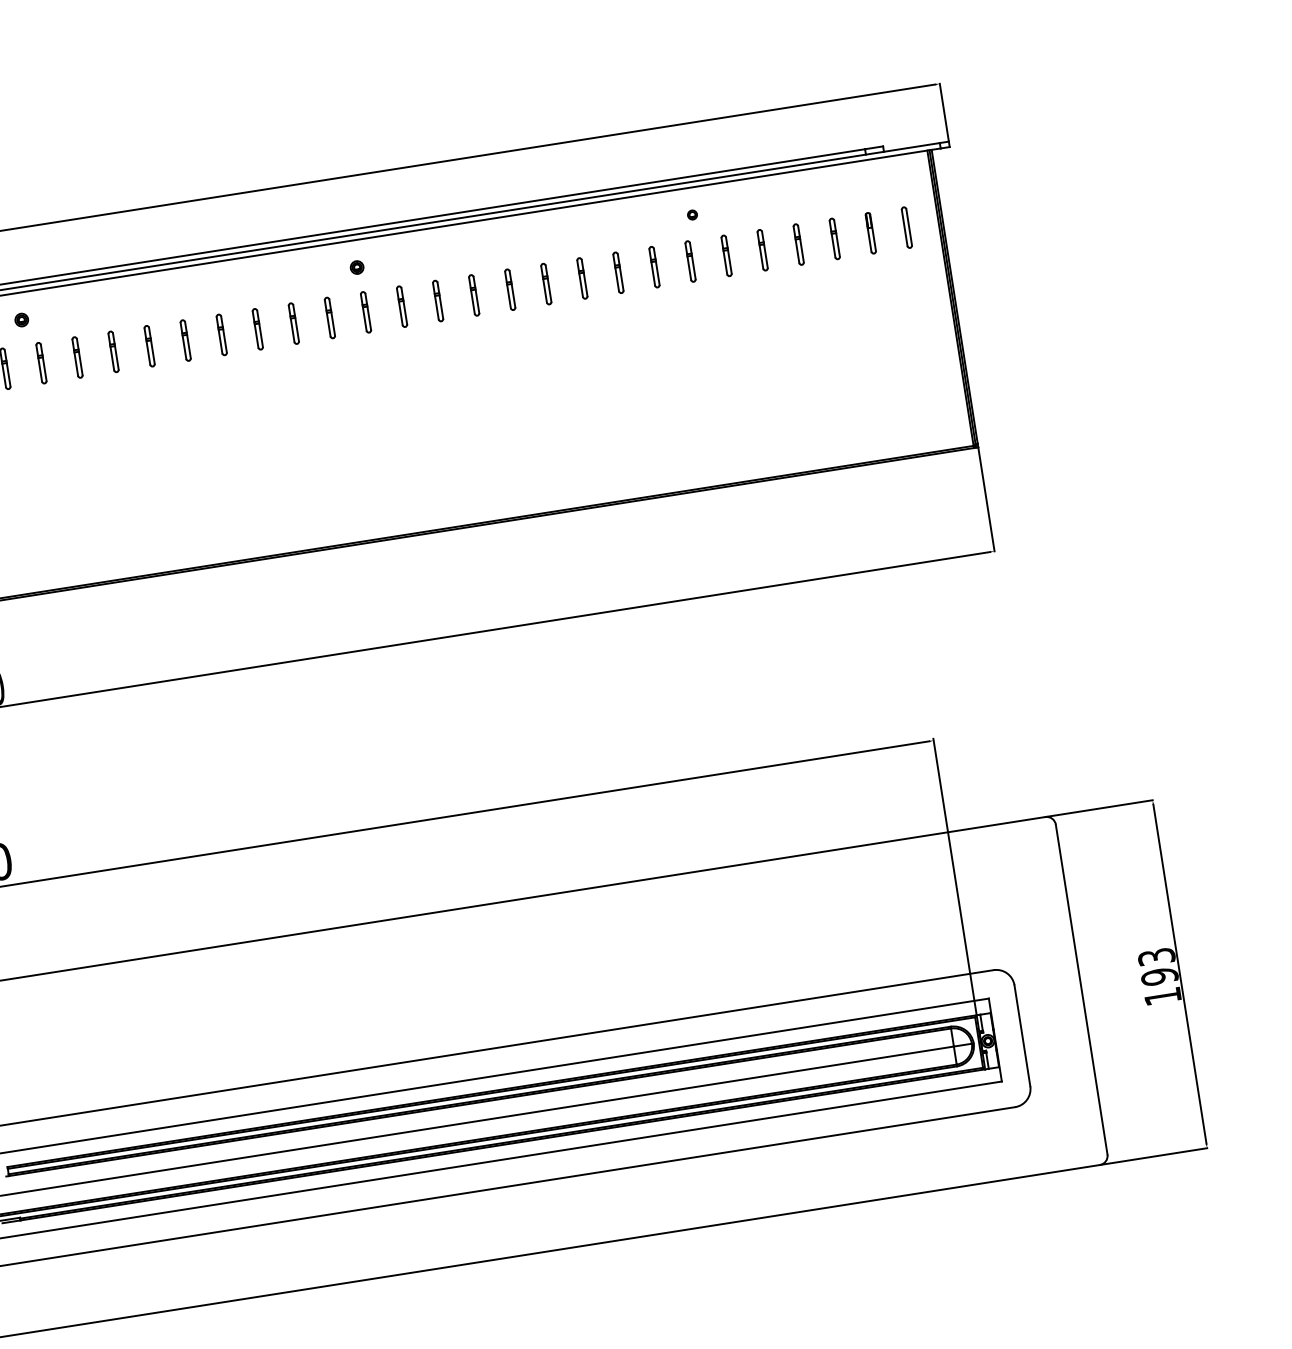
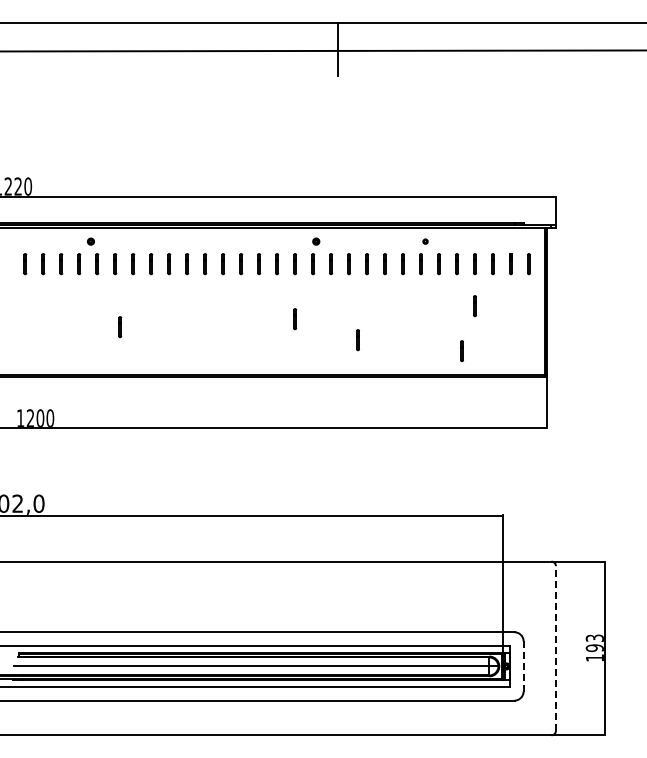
part: (357, 267) -> (316, 241), moved
line: (810, 329) -> (474, 306), added
line: (456, 411) -> (295, 319), added
line: (799, 423) -> (461, 351), added
line: (587, 434) -> (357, 340), added
line: (107, 482) -> (120, 327), added
line: (1080, 987) -> (555, 647), solid -> dashed
line: (1021, 1033) -> (523, 665), solid -> dashed

